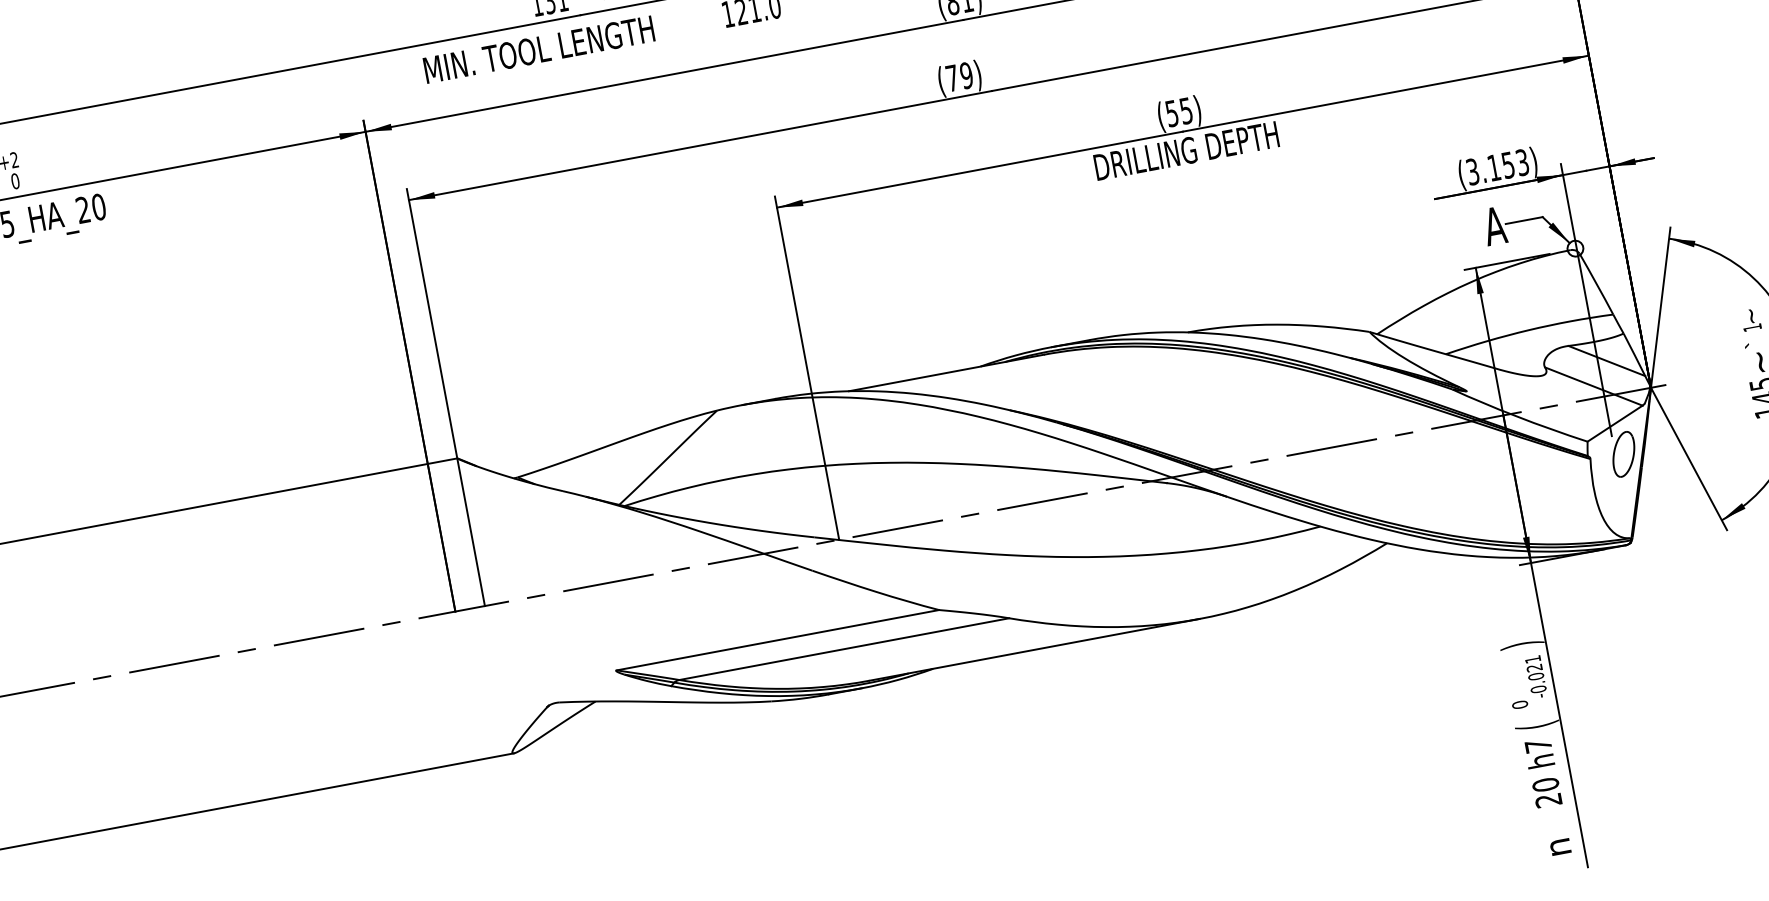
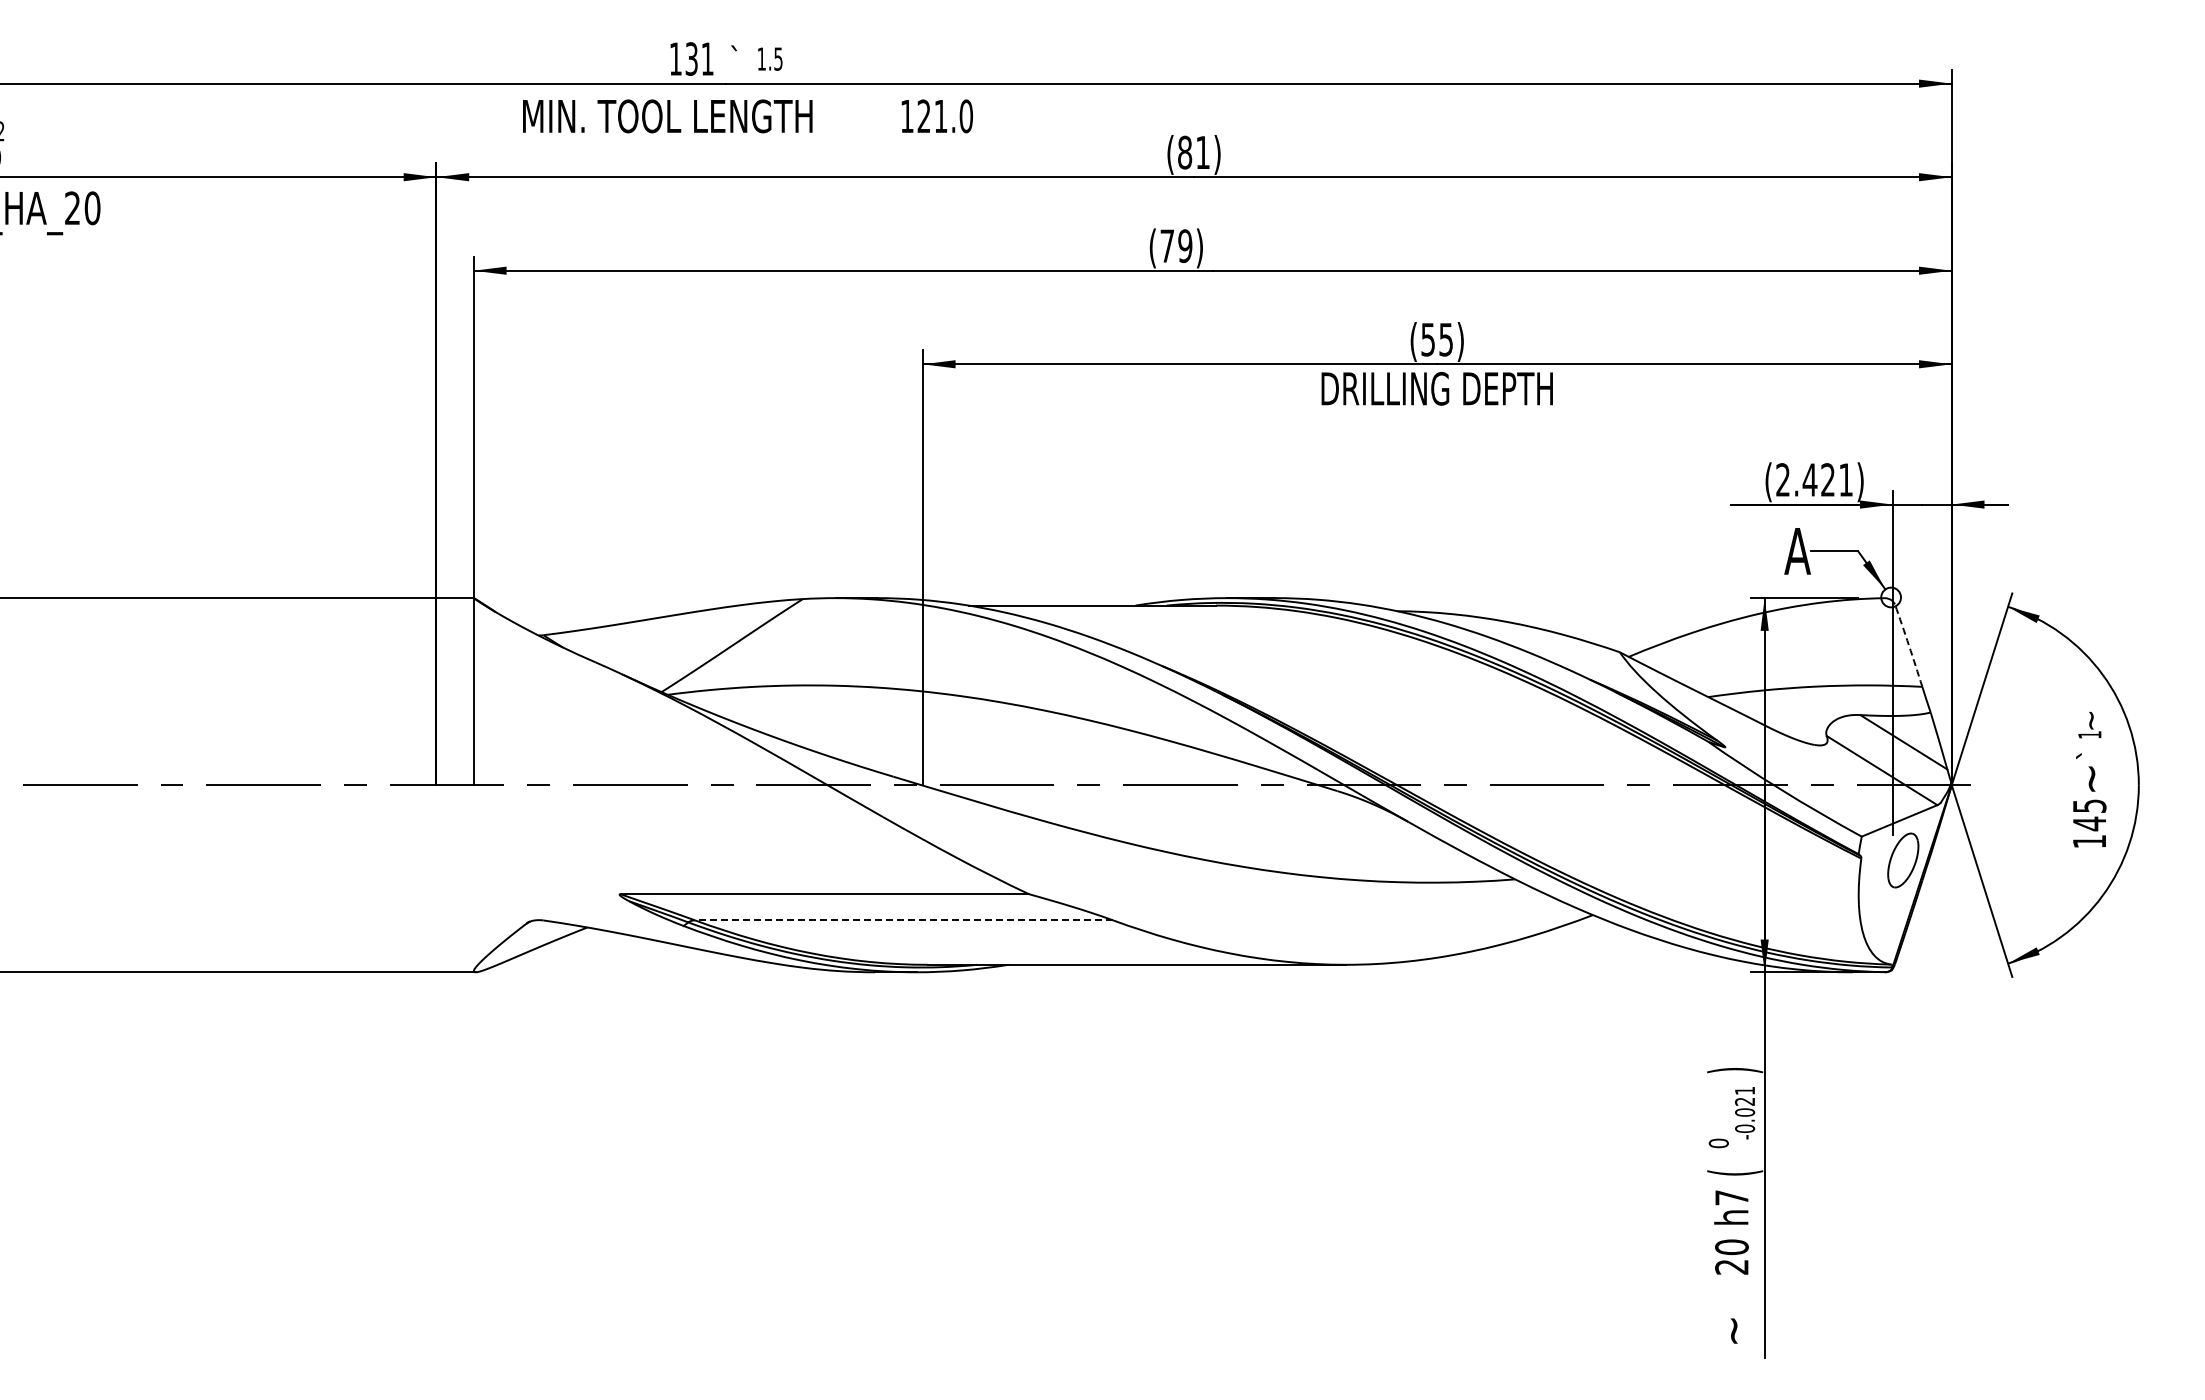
text: (1497, 166) -> (1814, 479), (3.153) -> (2.421)
arc: (1596, 283) -> (1908, 645), solid -> dashed
line: (843, 649) -> (903, 920), solid -> dashed
text: (1560, 849) -> (1735, 1330), n -> ~

